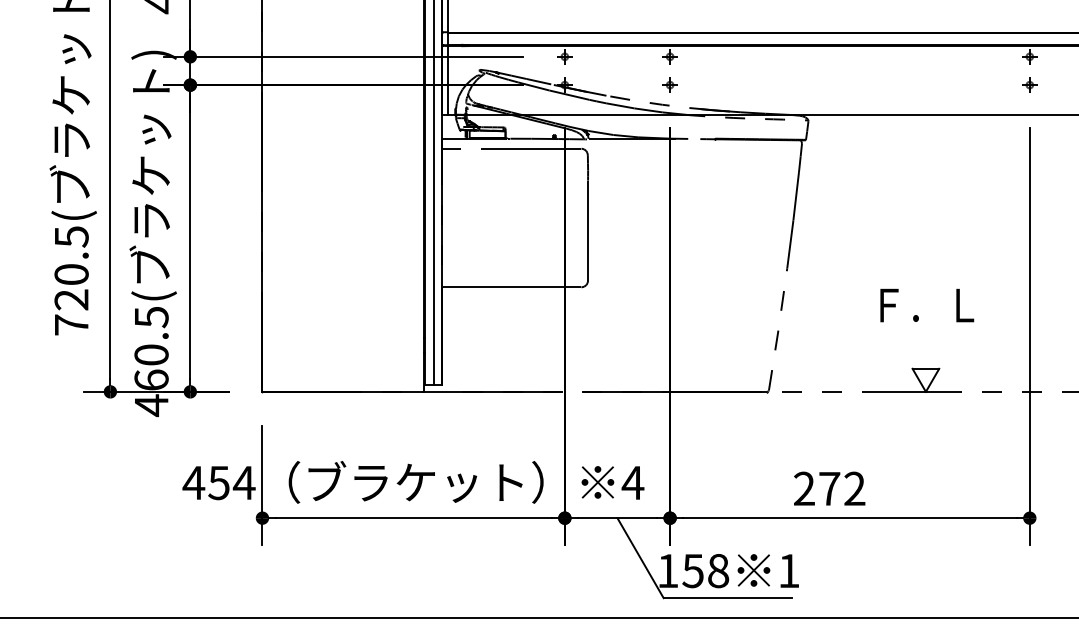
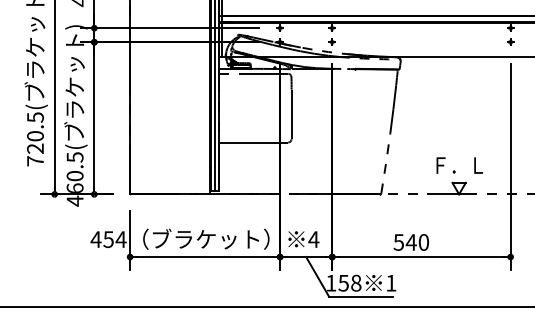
text: (926, 305) -> (459, 165), moved
text: (829, 488) -> (411, 242), 272 -> 540

